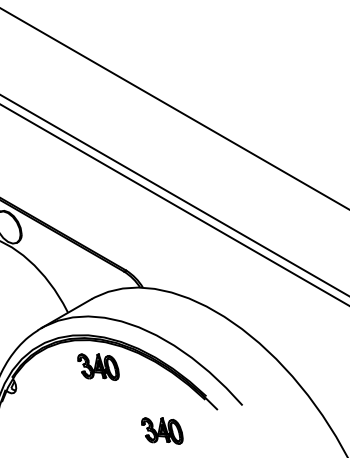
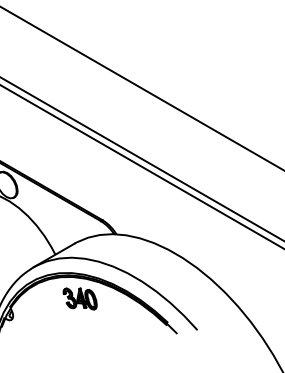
part: (161, 430) -> (131, 350), removed

